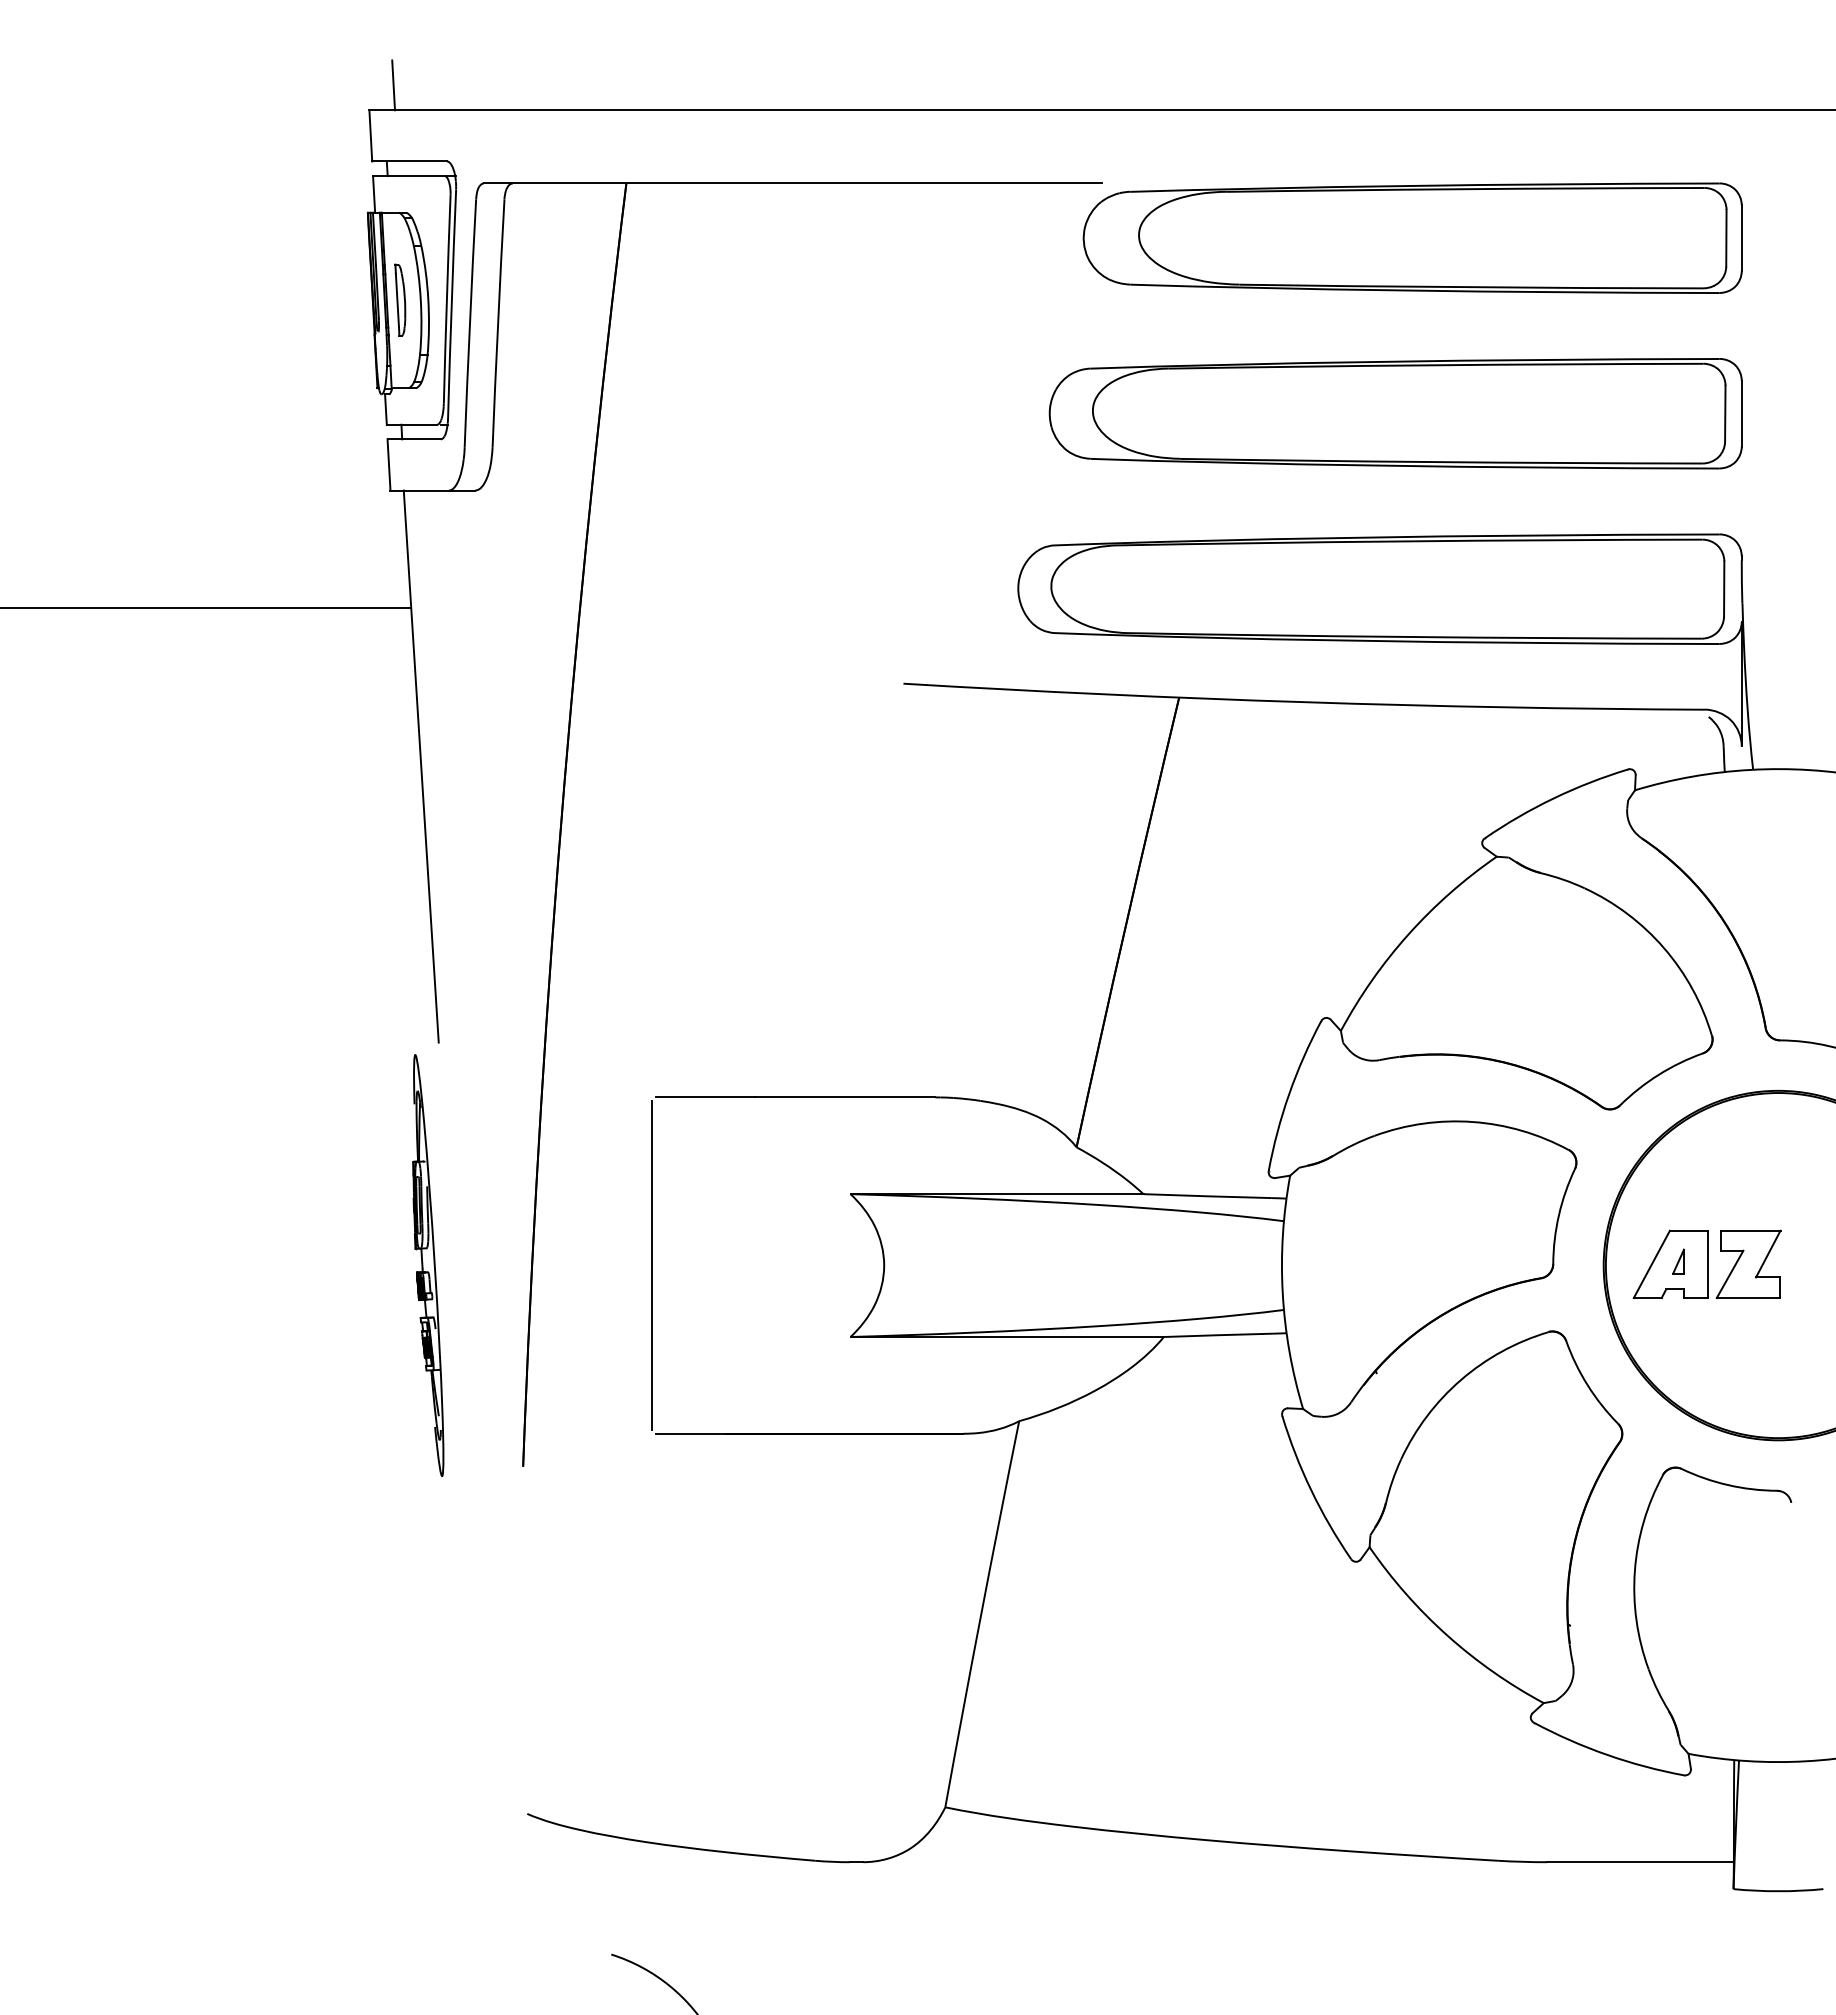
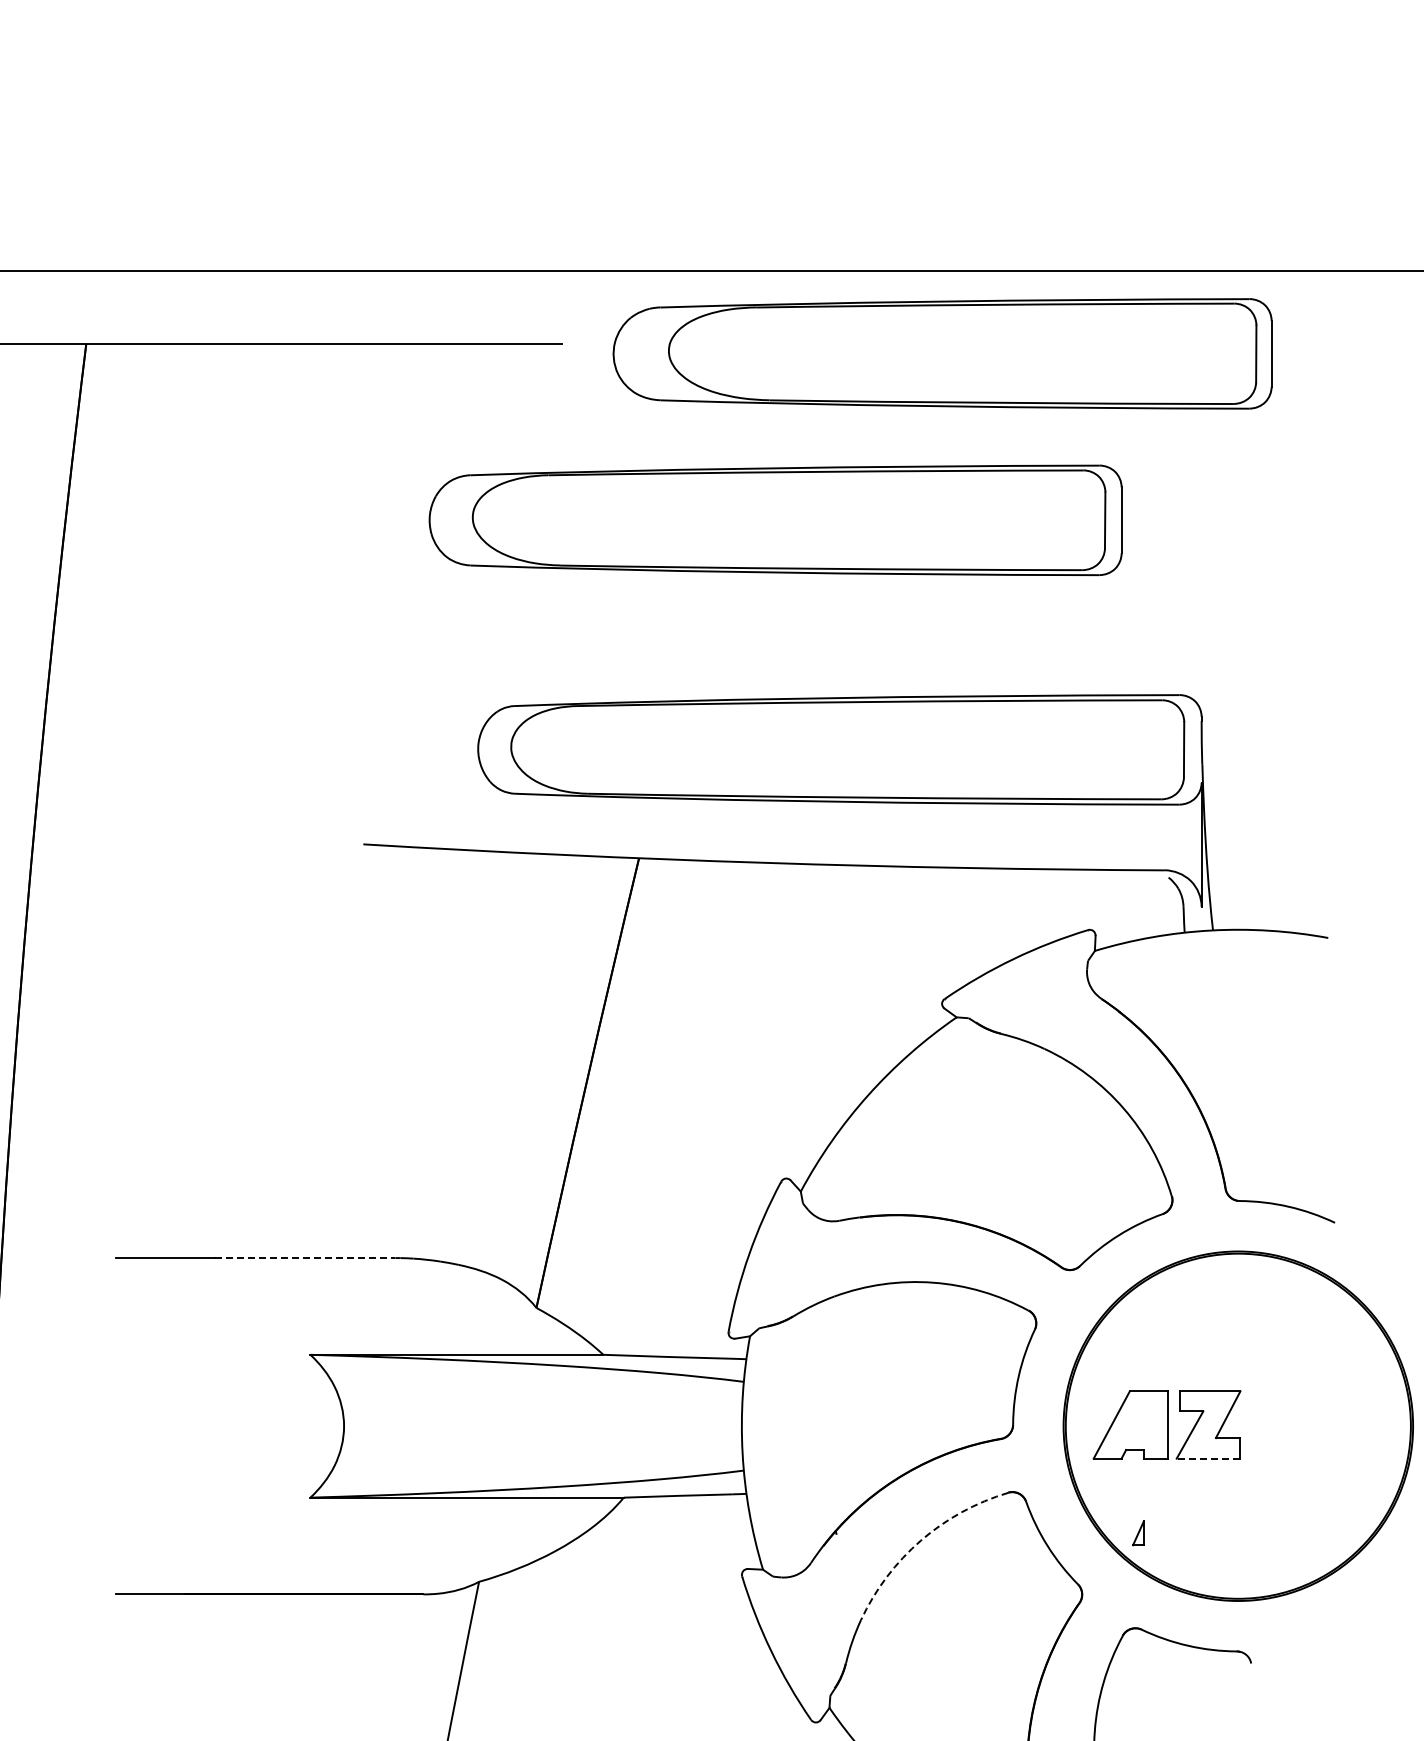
part: (1412, 237) -> (942, 353), moved
part: (1395, 413) -> (775, 520), moved
line: (845, 1097) -> (305, 1258), solid -> dashed
part: (1678, 1261) -> (1138, 1533), moved
line: (652, 1265) -> (112, 1426), removed
line: (1748, 1298) -> (1208, 1459), solid -> dashed
arc: (1461, 1379) -> (921, 1540), solid -> dashed

